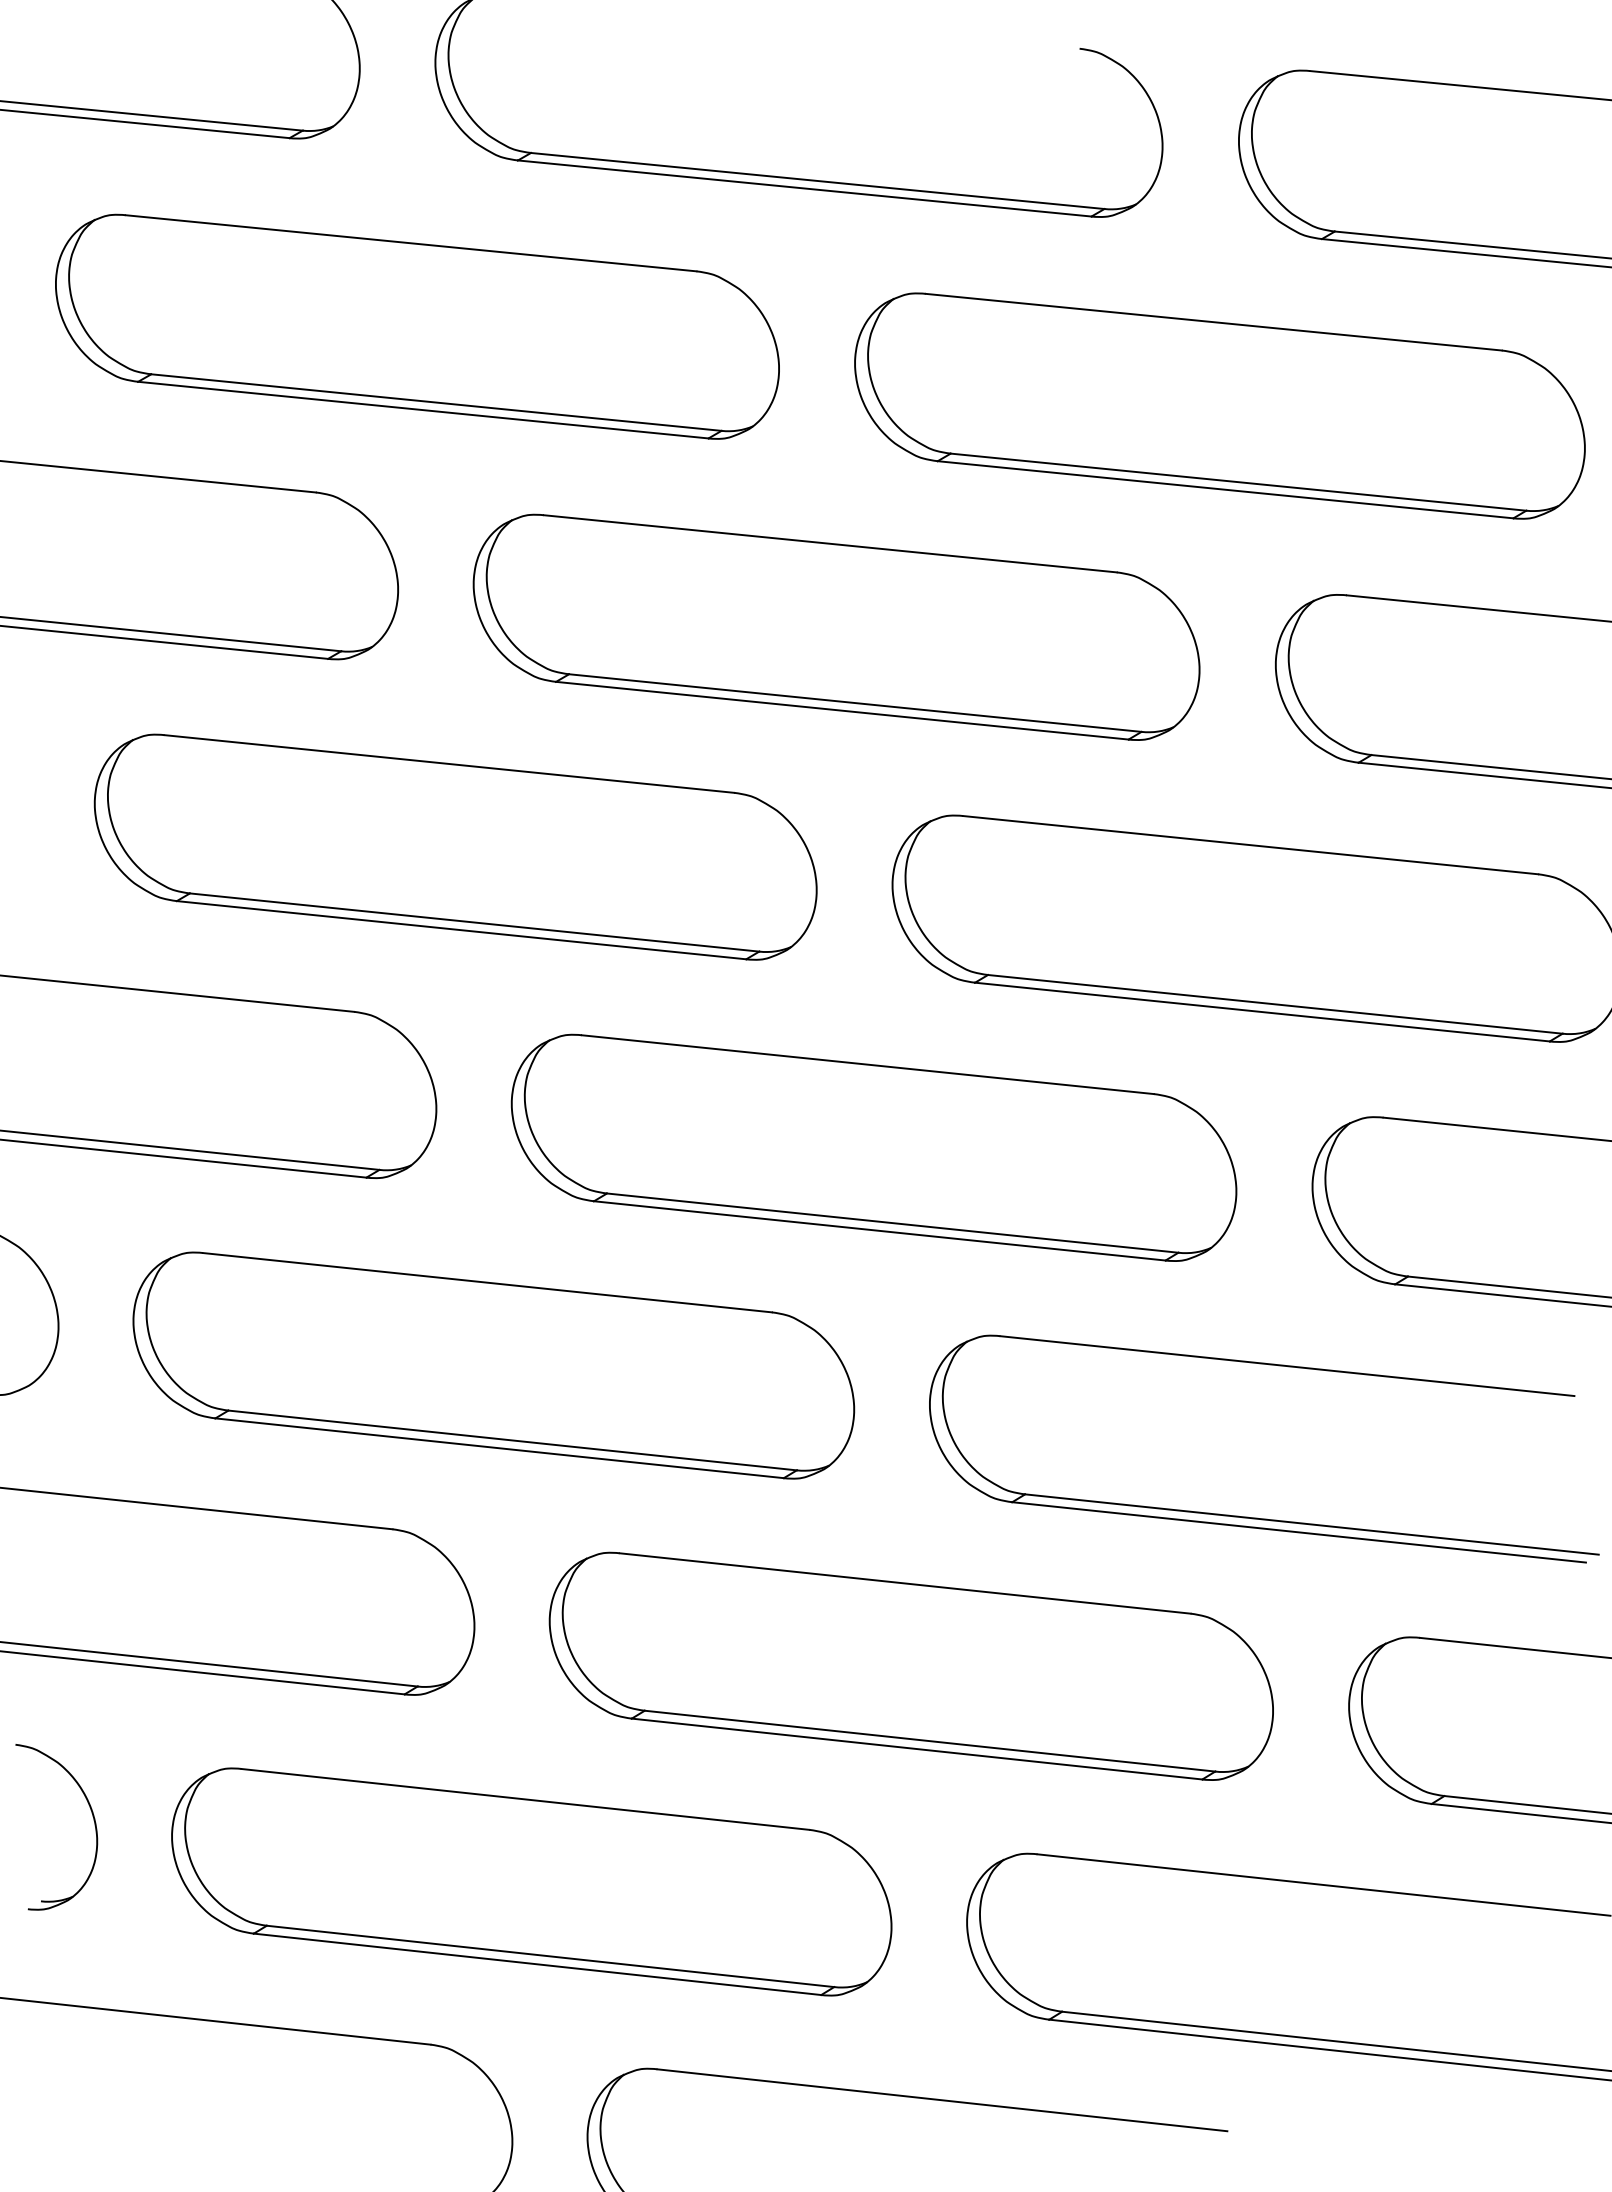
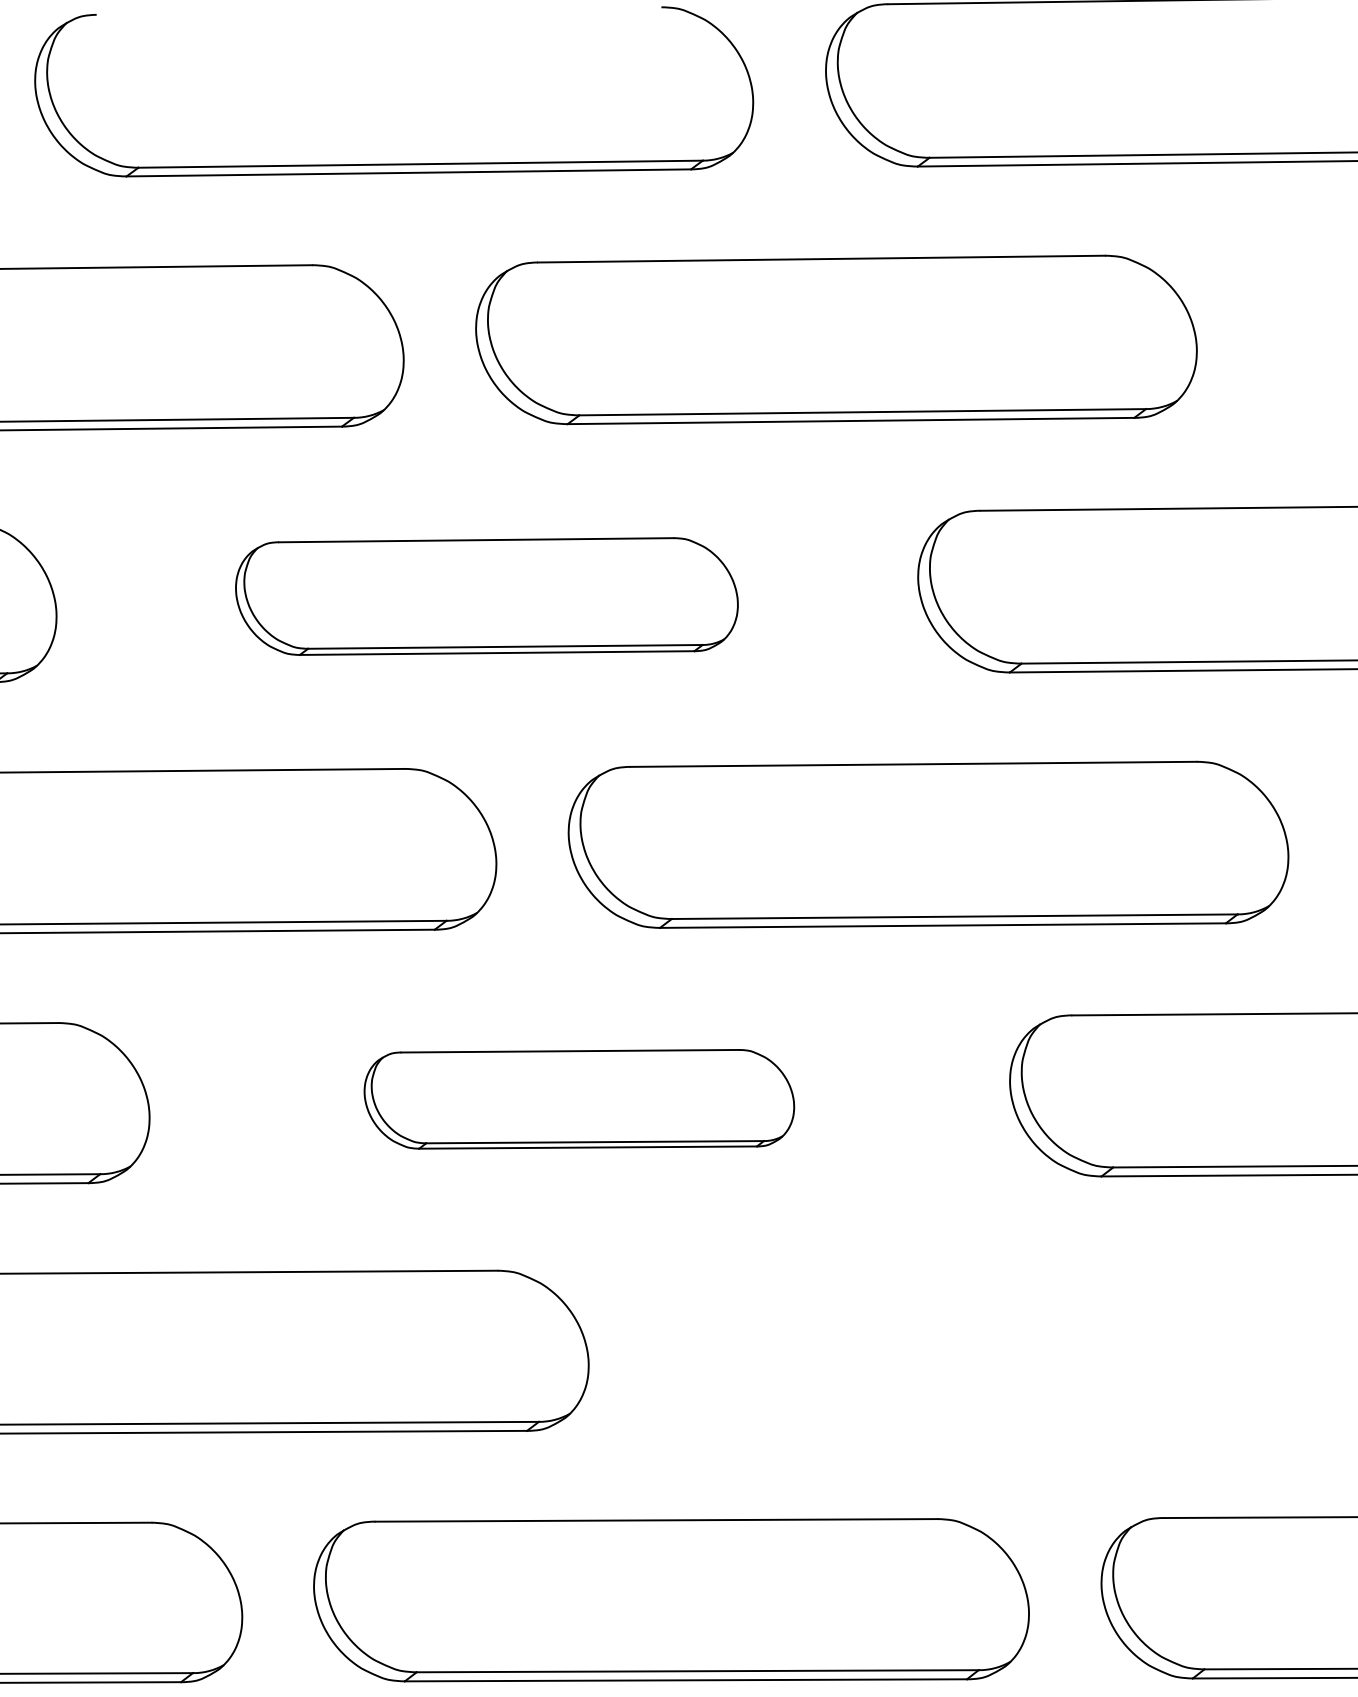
part: (836, 626) -> (486, 595), size x0.7
part: (873, 1147) -> (578, 1099), size x0.6
part: (1257, 1517) -> (992, 1418), removed

